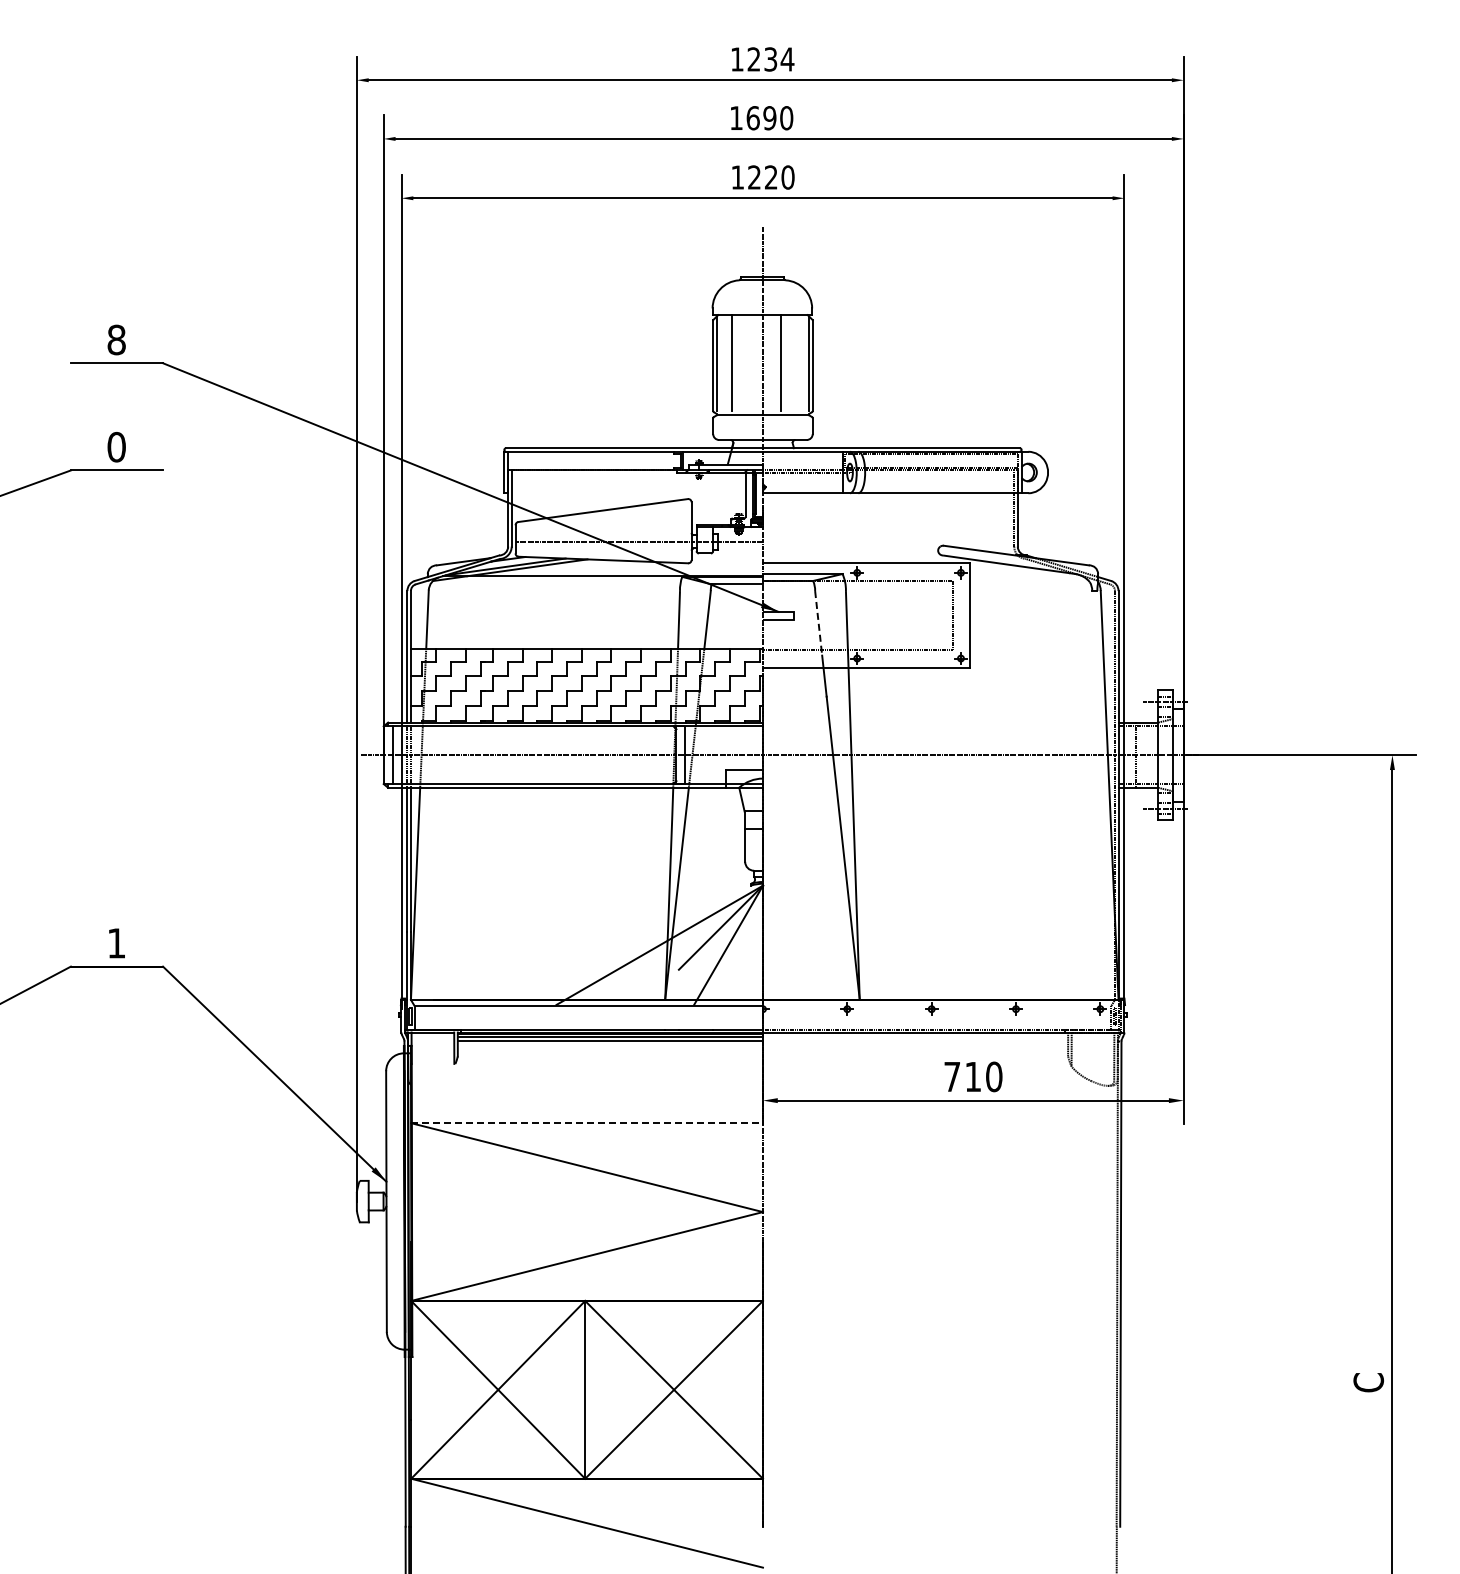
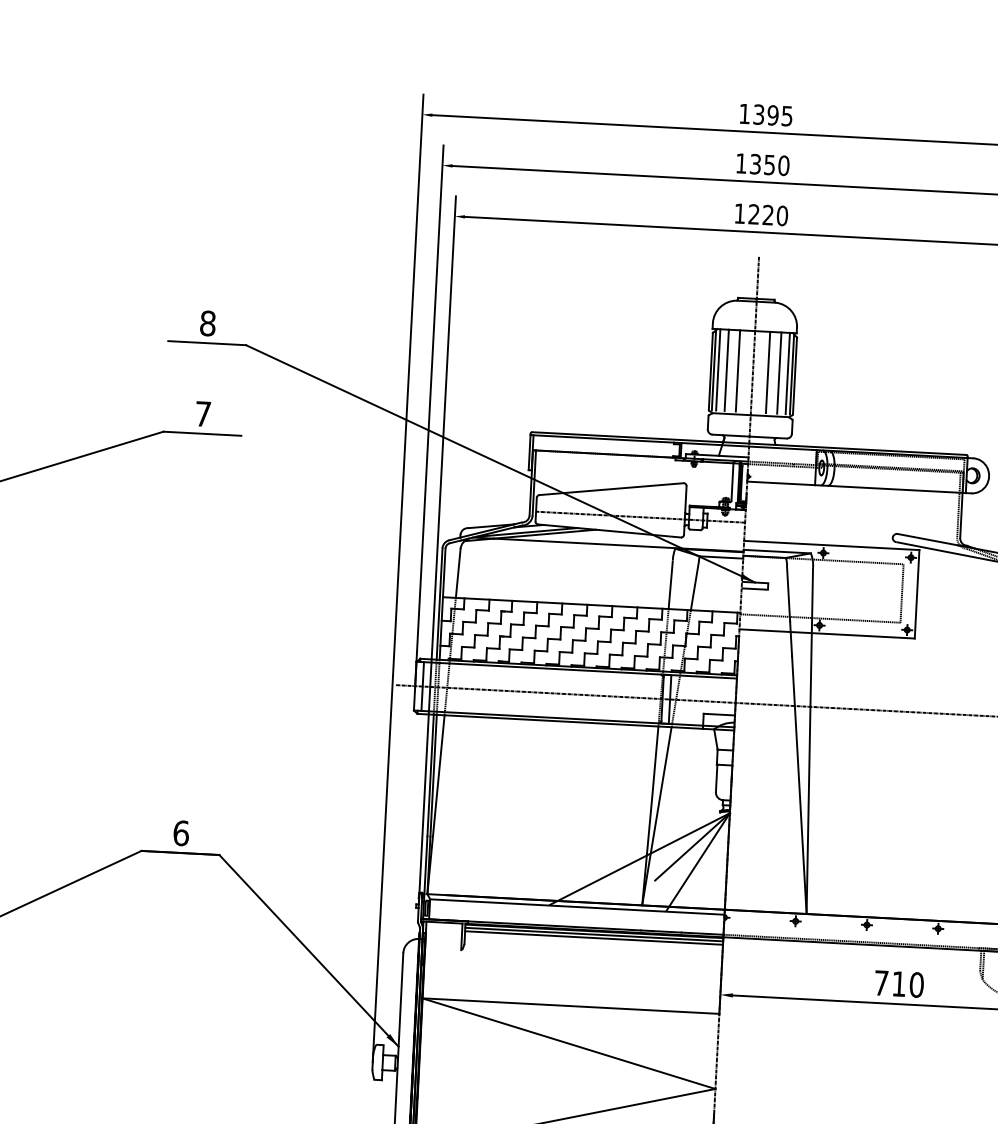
text: (770, 59) -> (772, 115), 1234 -> 1395
text: (761, 118) -> (762, 164), 1690 -> 1350
line: (721, 363) -> (717, 370), added
line: (745, 363) -> (738, 371), added
line: (794, 363) -> (779, 373), added
line: (804, 363) -> (788, 373), added
text: (116, 446) -> (203, 413), 0 -> 7
line: (818, 623) -> (788, 594), dashed -> solid
text: (116, 943) -> (181, 833), 1 -> 6
line: (587, 1123) -> (571, 1006), dashed -> solid

